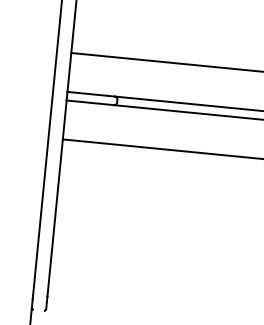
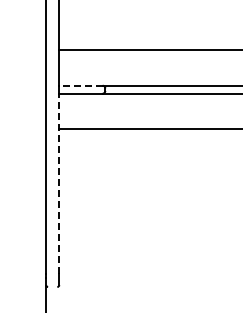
line: (91, 94) -> (81, 85), solid -> dashed
line: (57, 198) -> (59, 183), solid -> dashed

